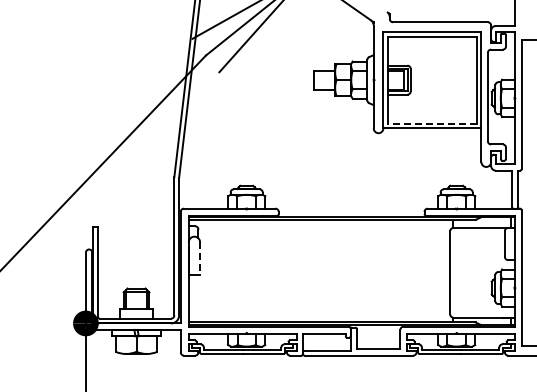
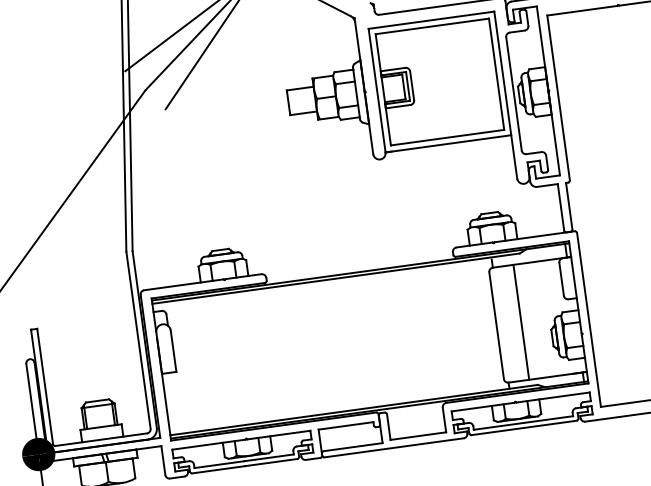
line: (431, 123) -> (446, 137), dashed -> solid
line: (200, 258) -> (174, 351), dashed -> solid
line: (469, 272) -> (521, 321), added

